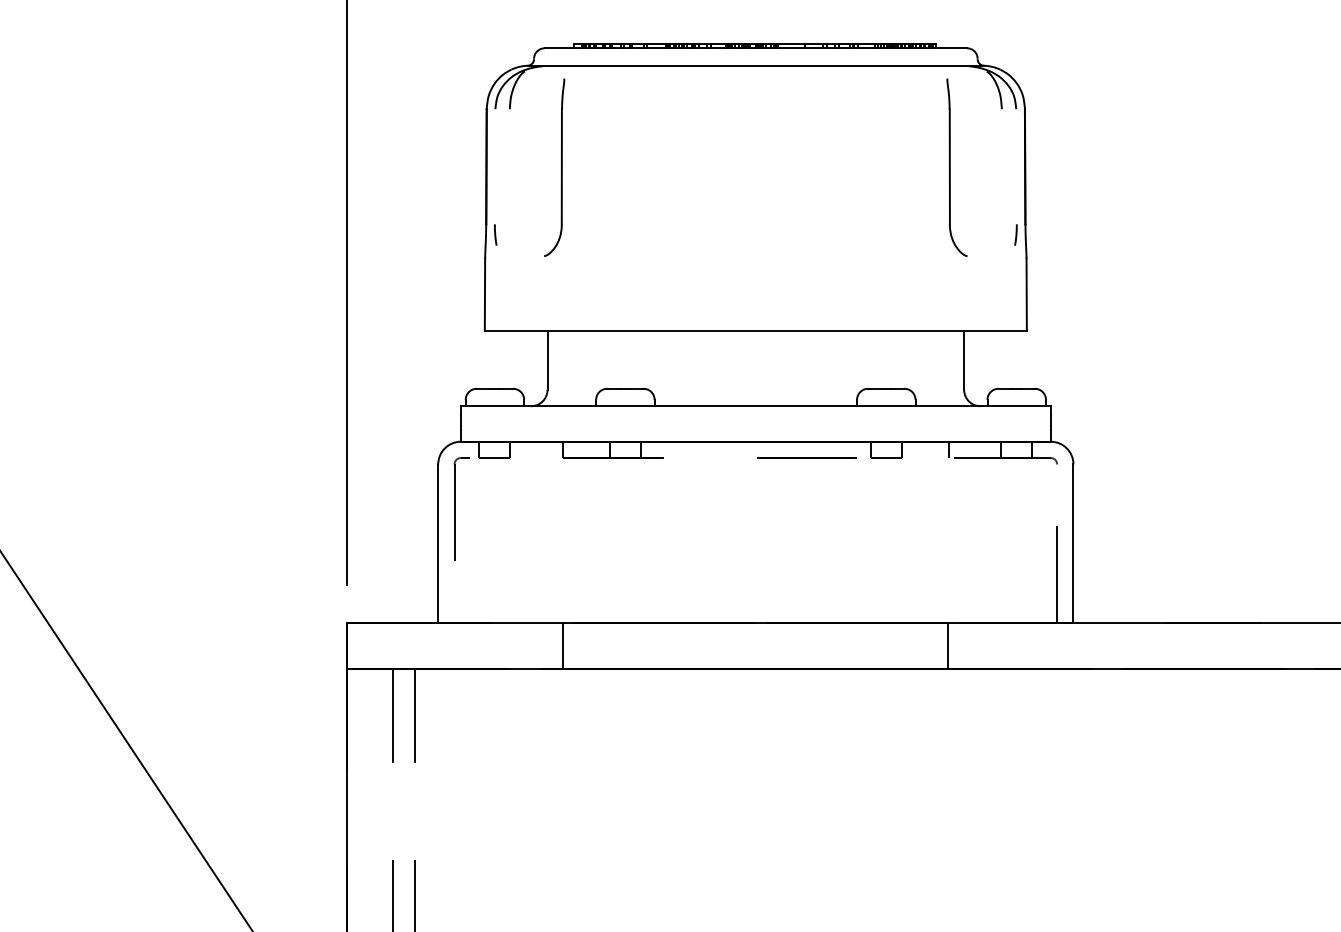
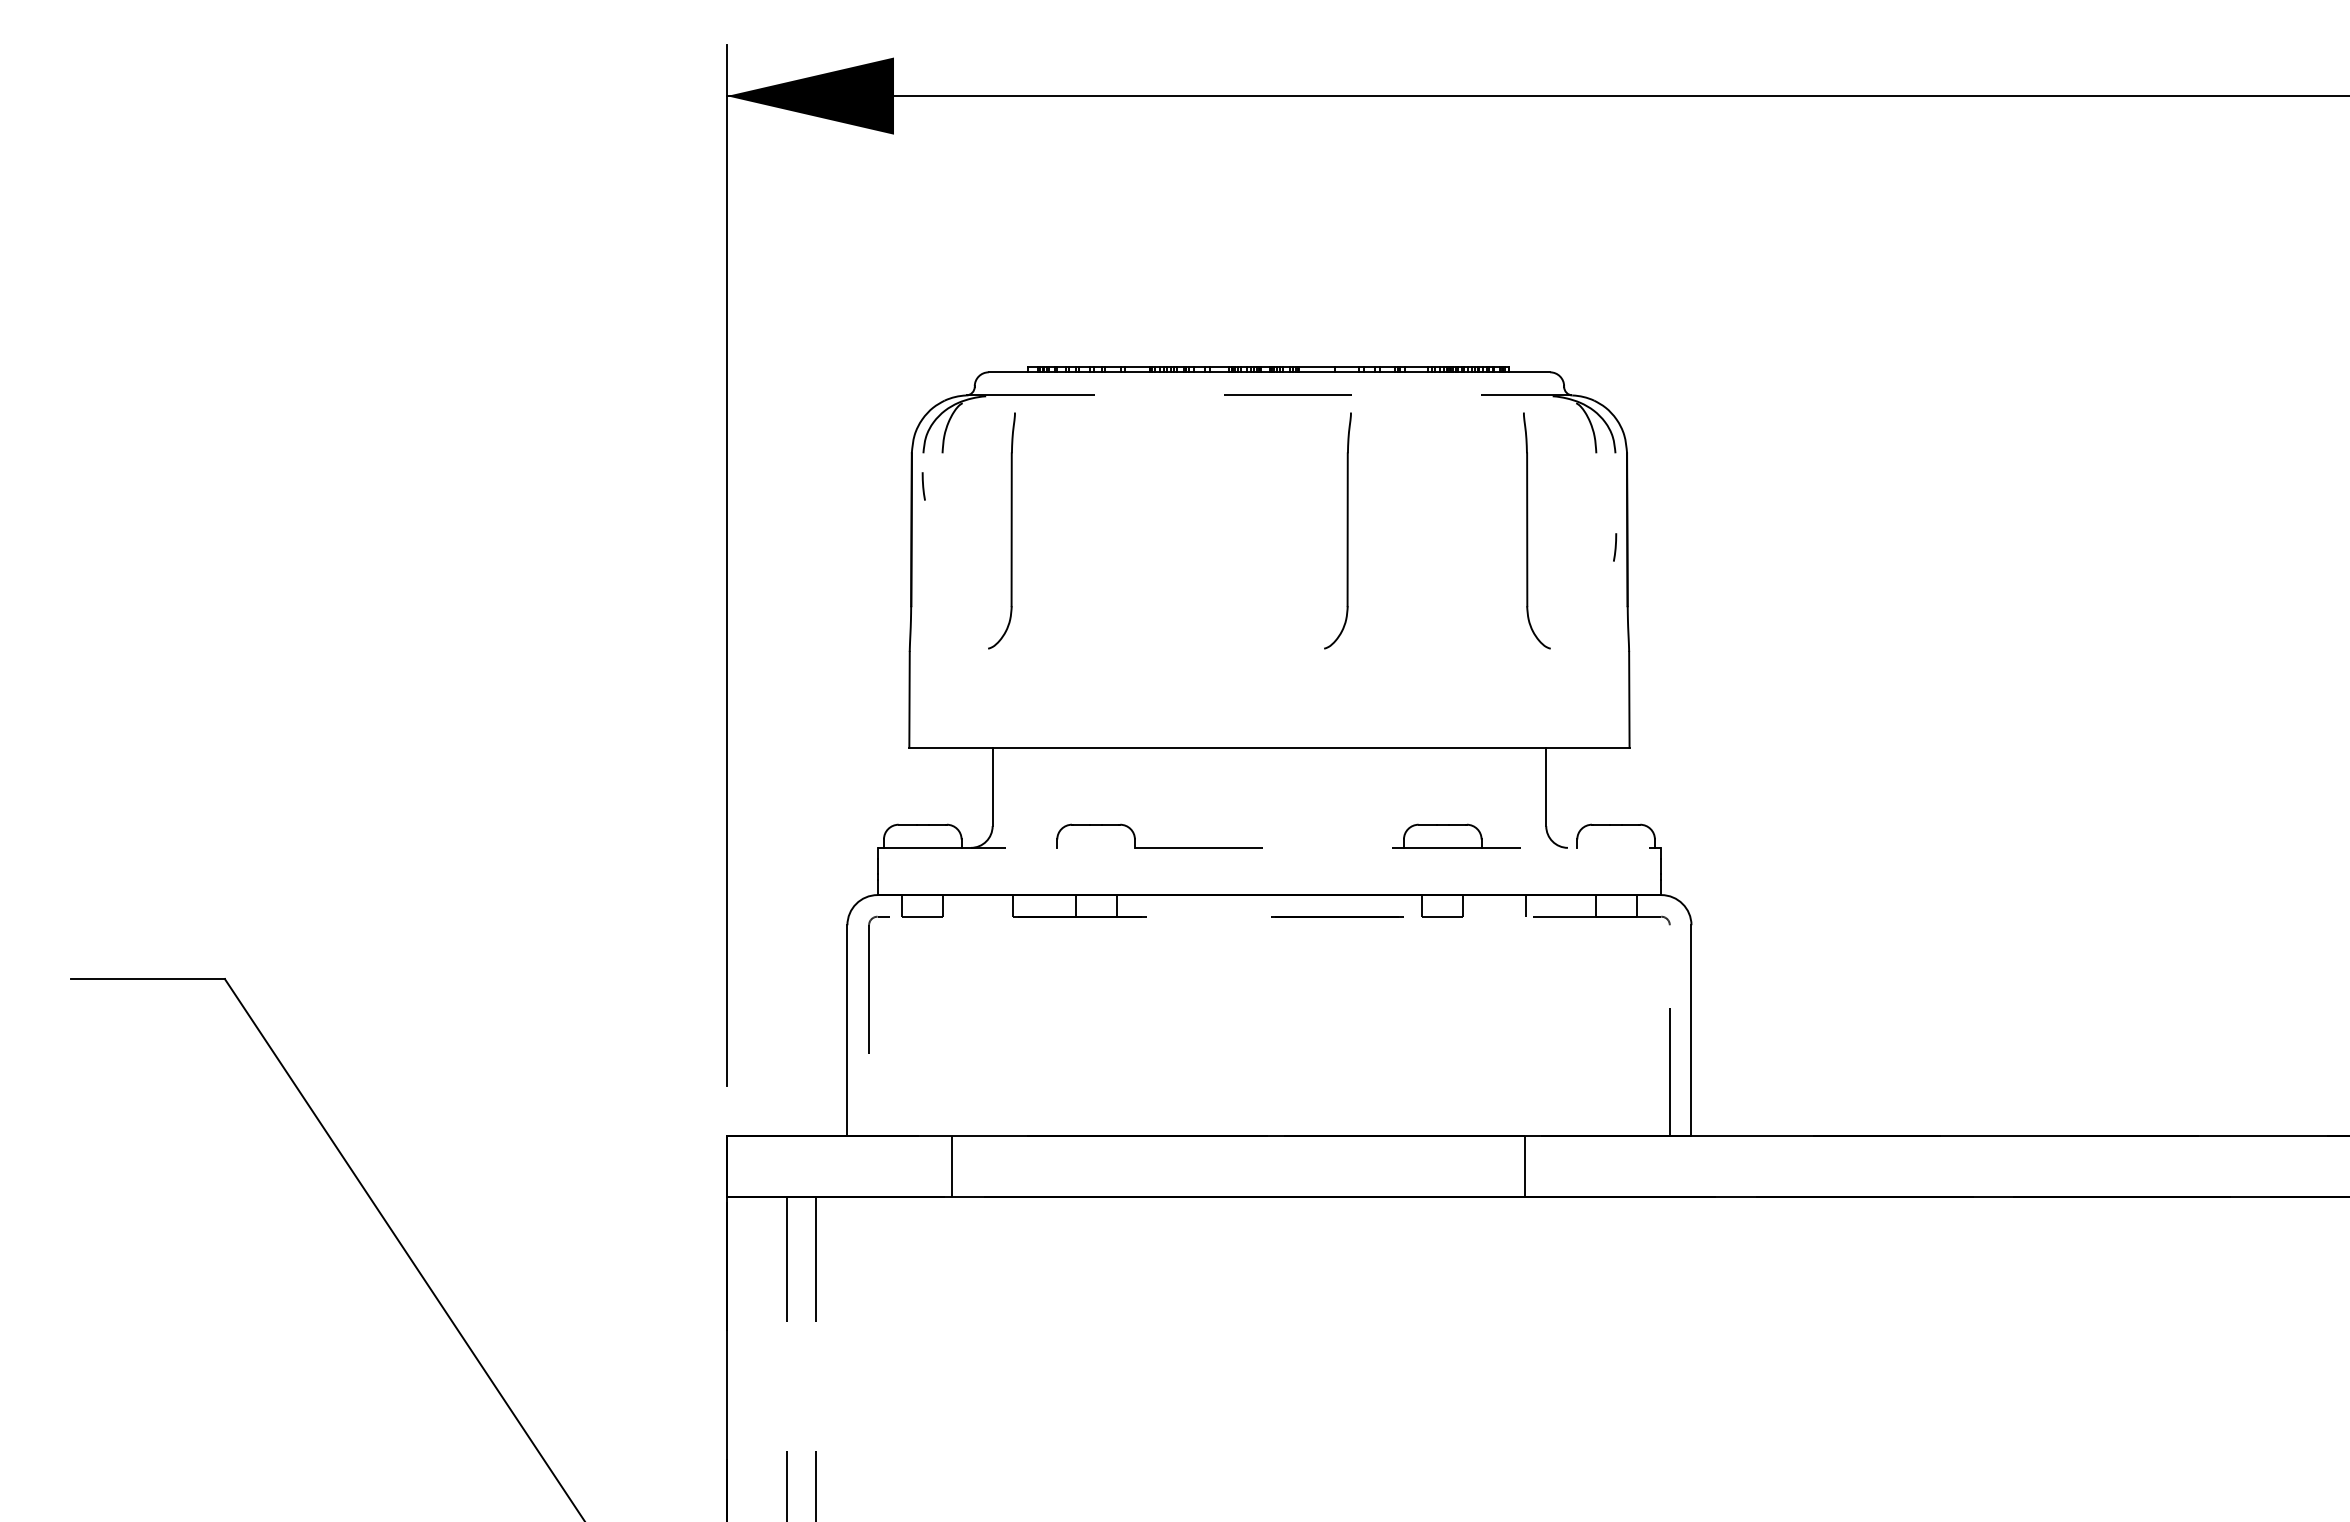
line: (755, 65) -> (1269, 395), solid -> dashed
part: (813, 167) -> (1346, 530), added
line: (495, 235) -> (923, 486), moved
line: (1016, 235) -> (1615, 547), moved
line: (755, 405) -> (1269, 847), solid -> dashed
line: (563, 645) -> (951, 1166), moved

